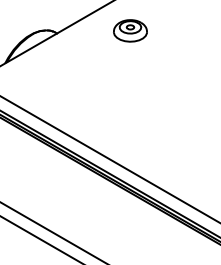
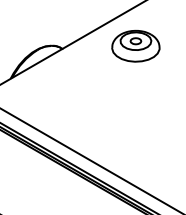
part: (130, 30) -> (135, 45), size x1.43

